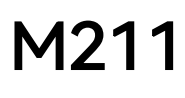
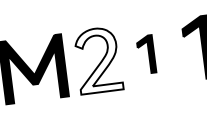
fill: (87, 45) -> (98, 60), removed
part: (123, 45) -> (145, 54), size x0.6

